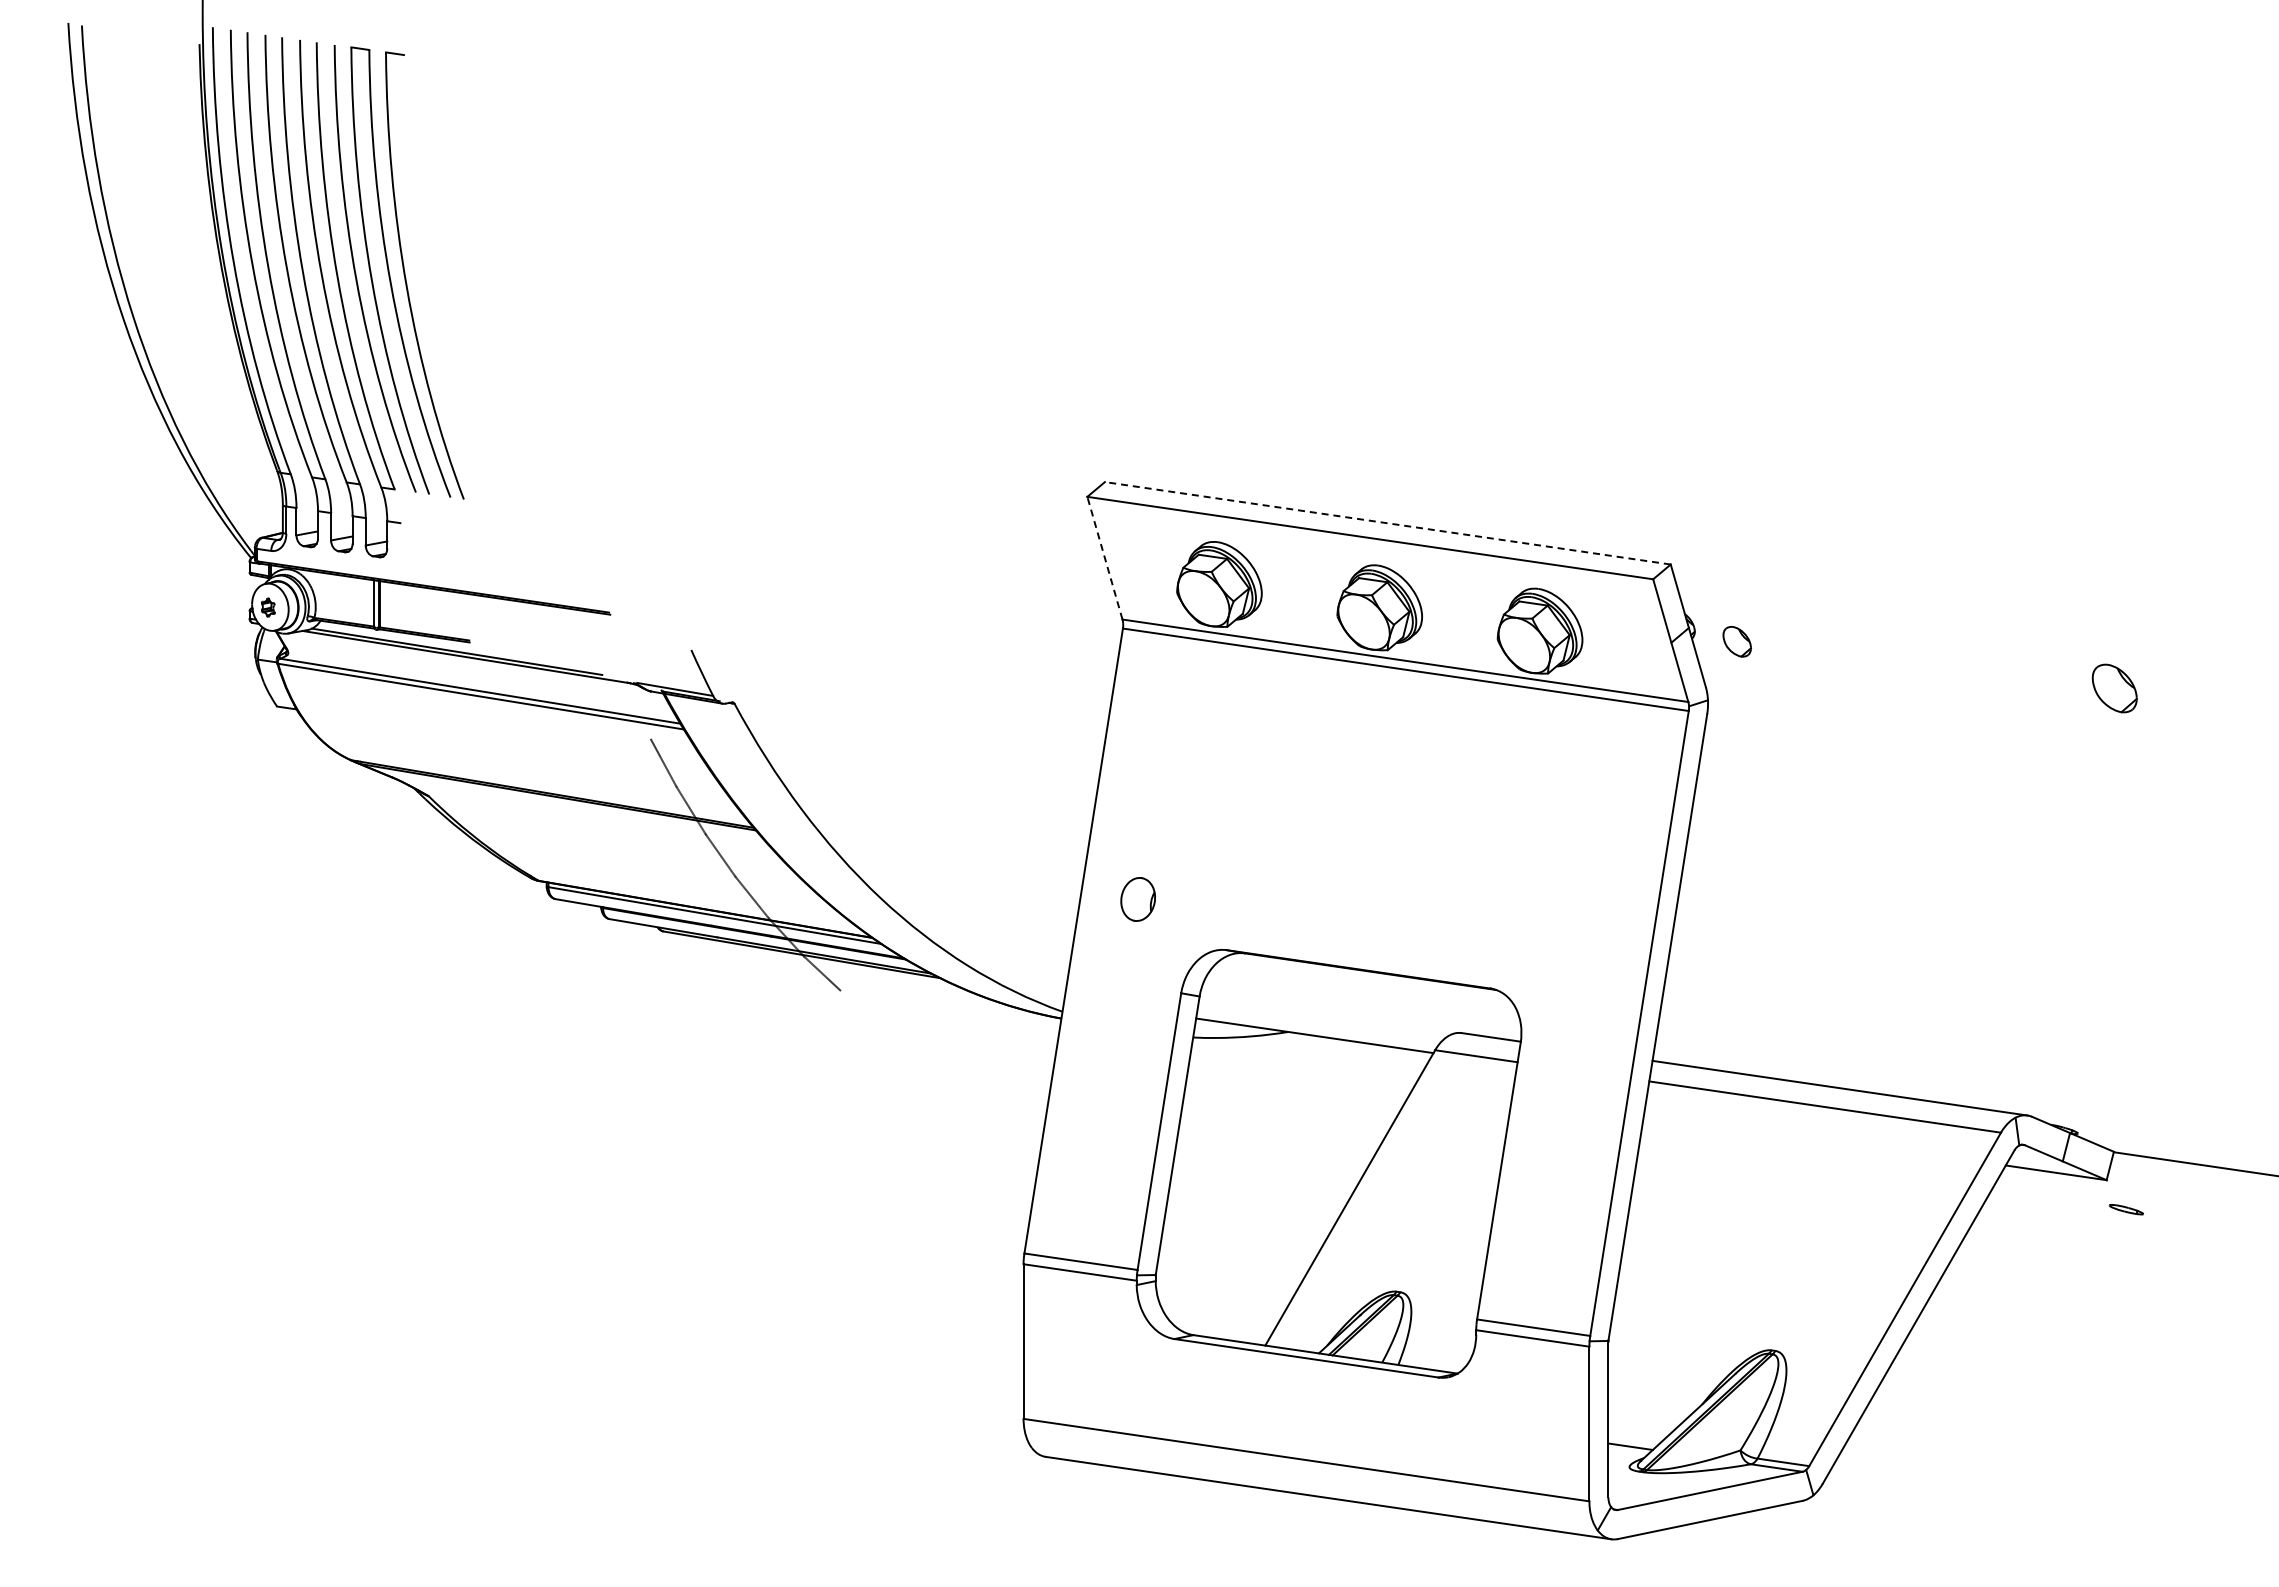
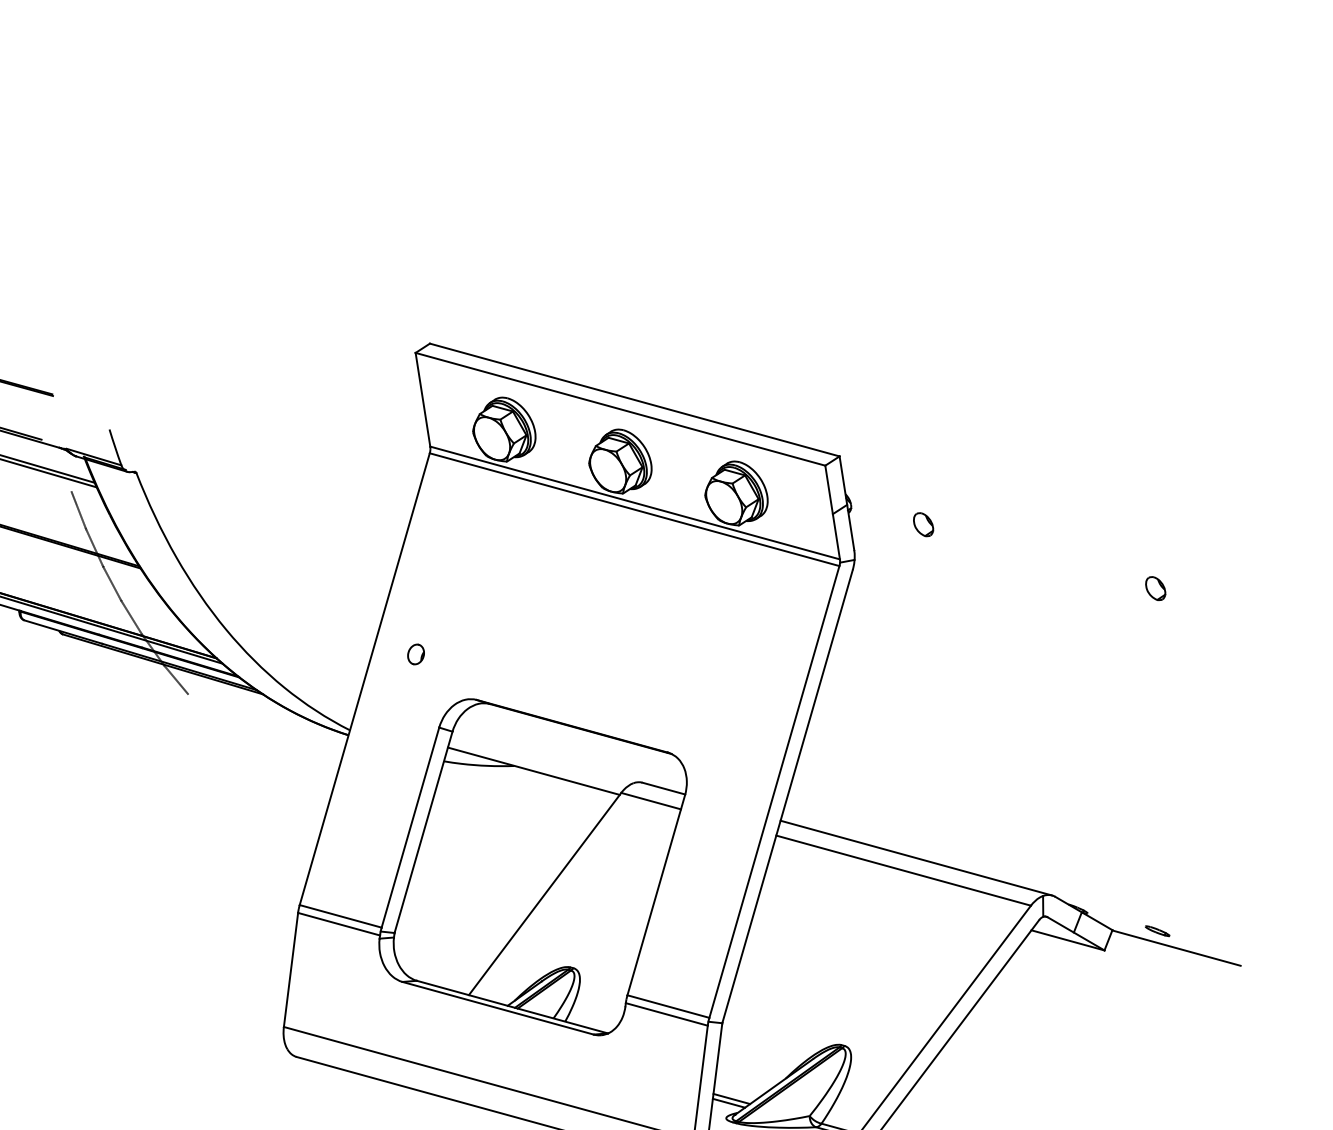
line: (1387, 523) -> (634, 400), dashed -> solid
line: (1104, 558) -> (422, 399), dashed -> solid
part: (1736, 641) -> (923, 524), moved
part: (2114, 688) -> (1155, 588), size x0.62
part: (1137, 899) -> (415, 654), size x0.62
part: (2125, 1209) -> (1156, 930), moved
line: (1633, 1440) -> (731, 1098), added

